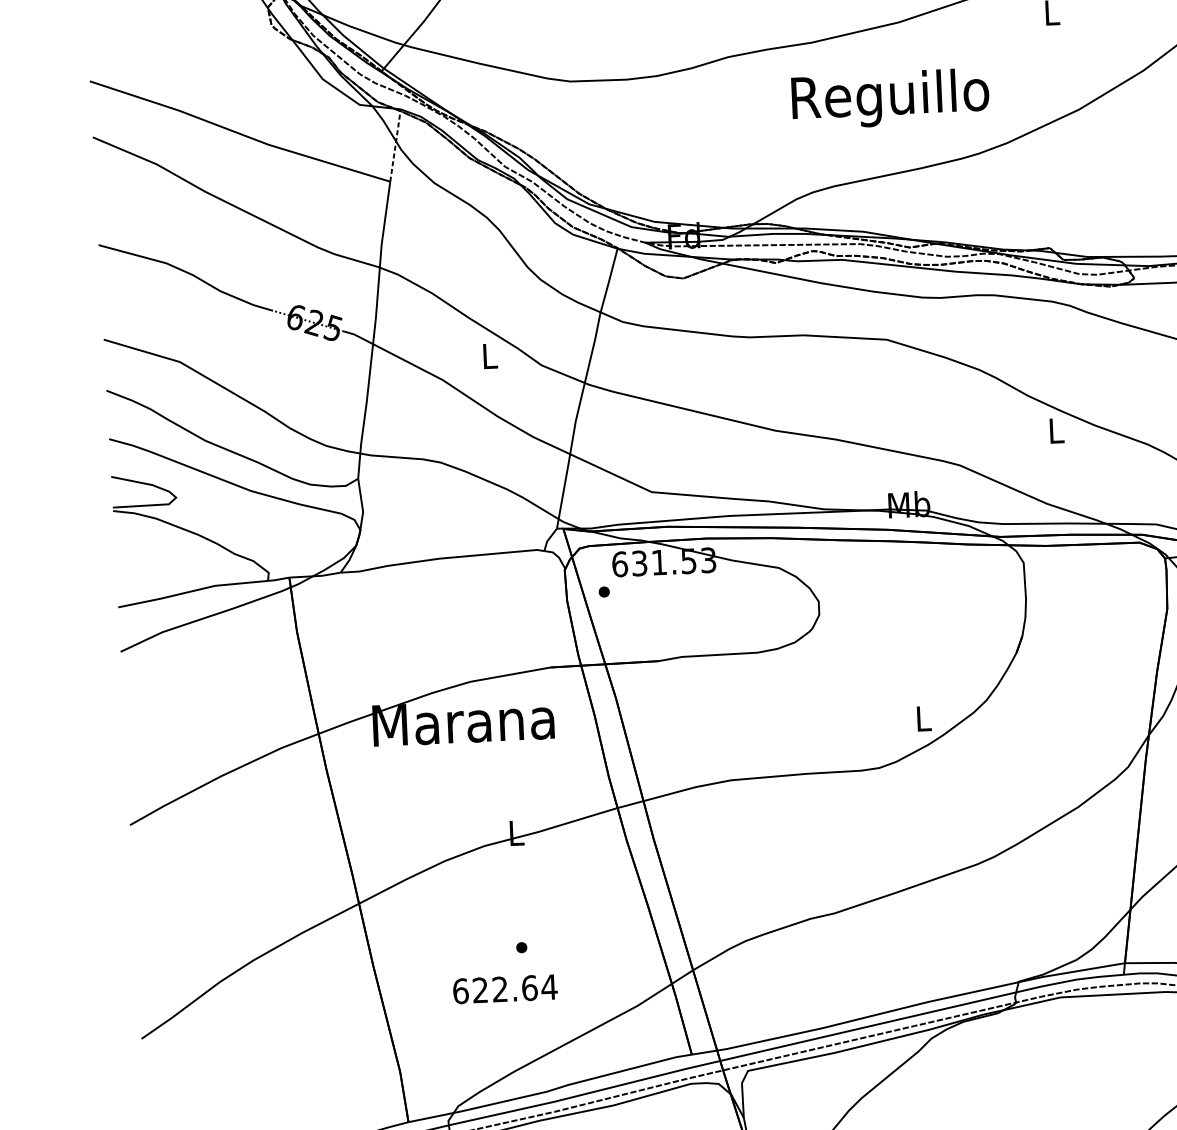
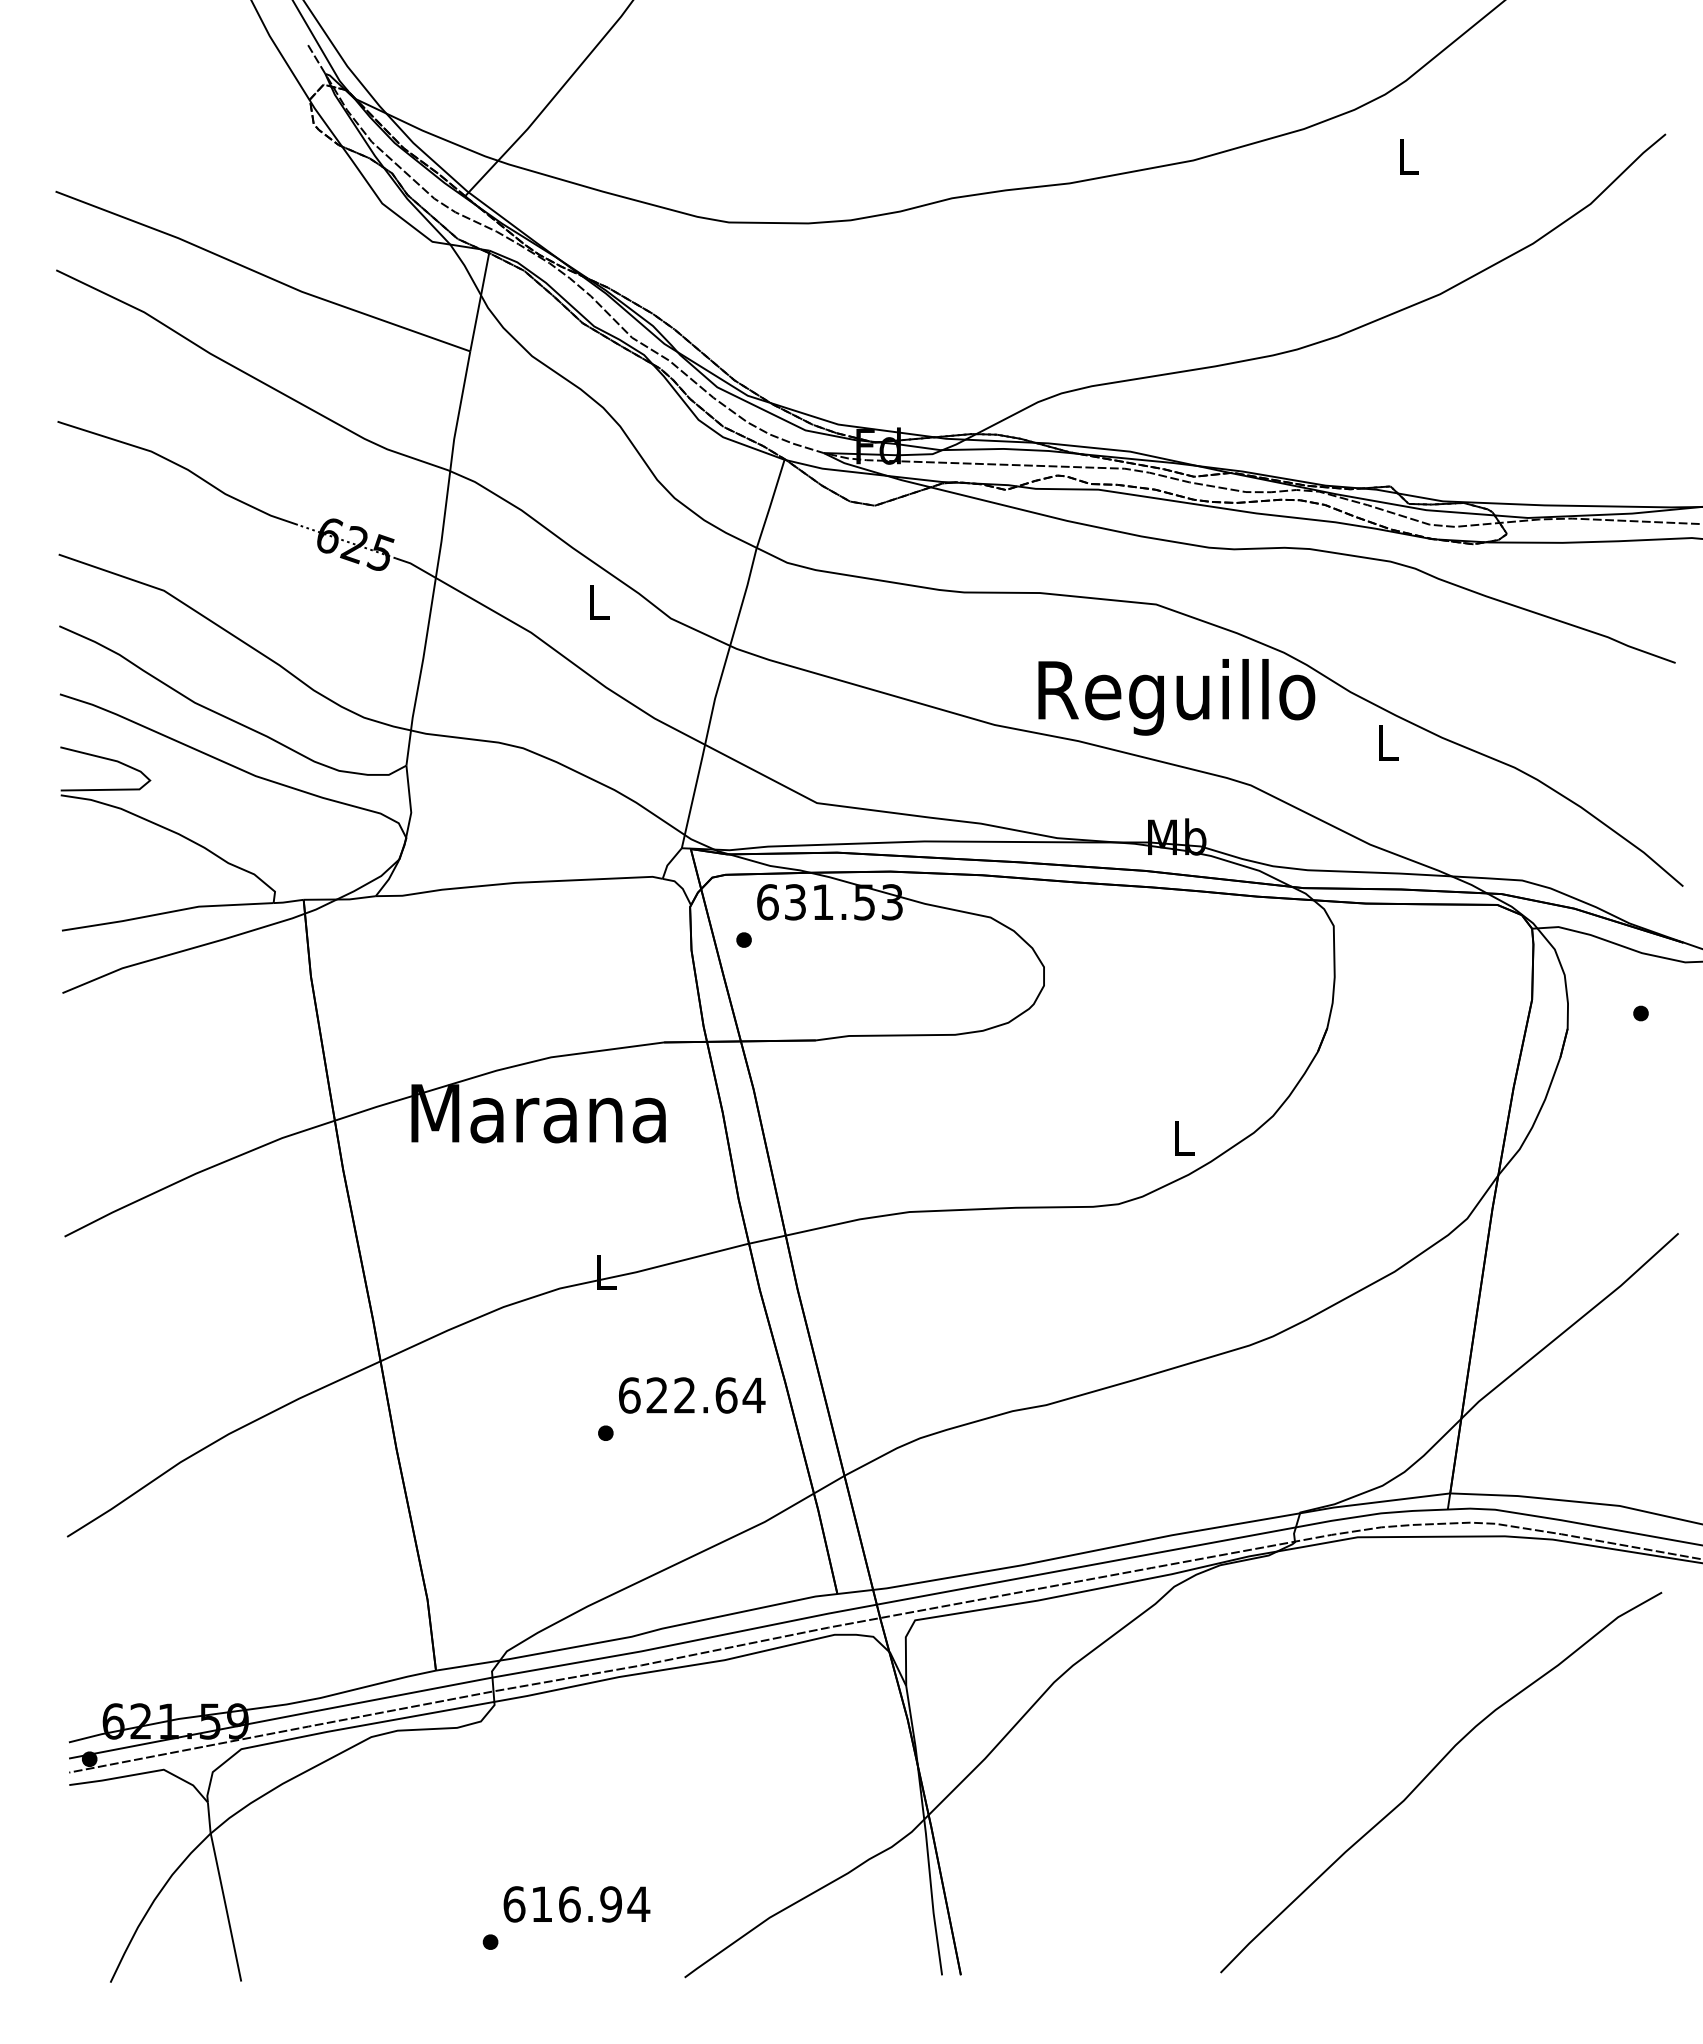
text: (890, 99) -> (1176, 697), moved
line: (395, 145) -> (479, 301), dashed -> solid
text: (505, 989) -> (692, 1395), moved

